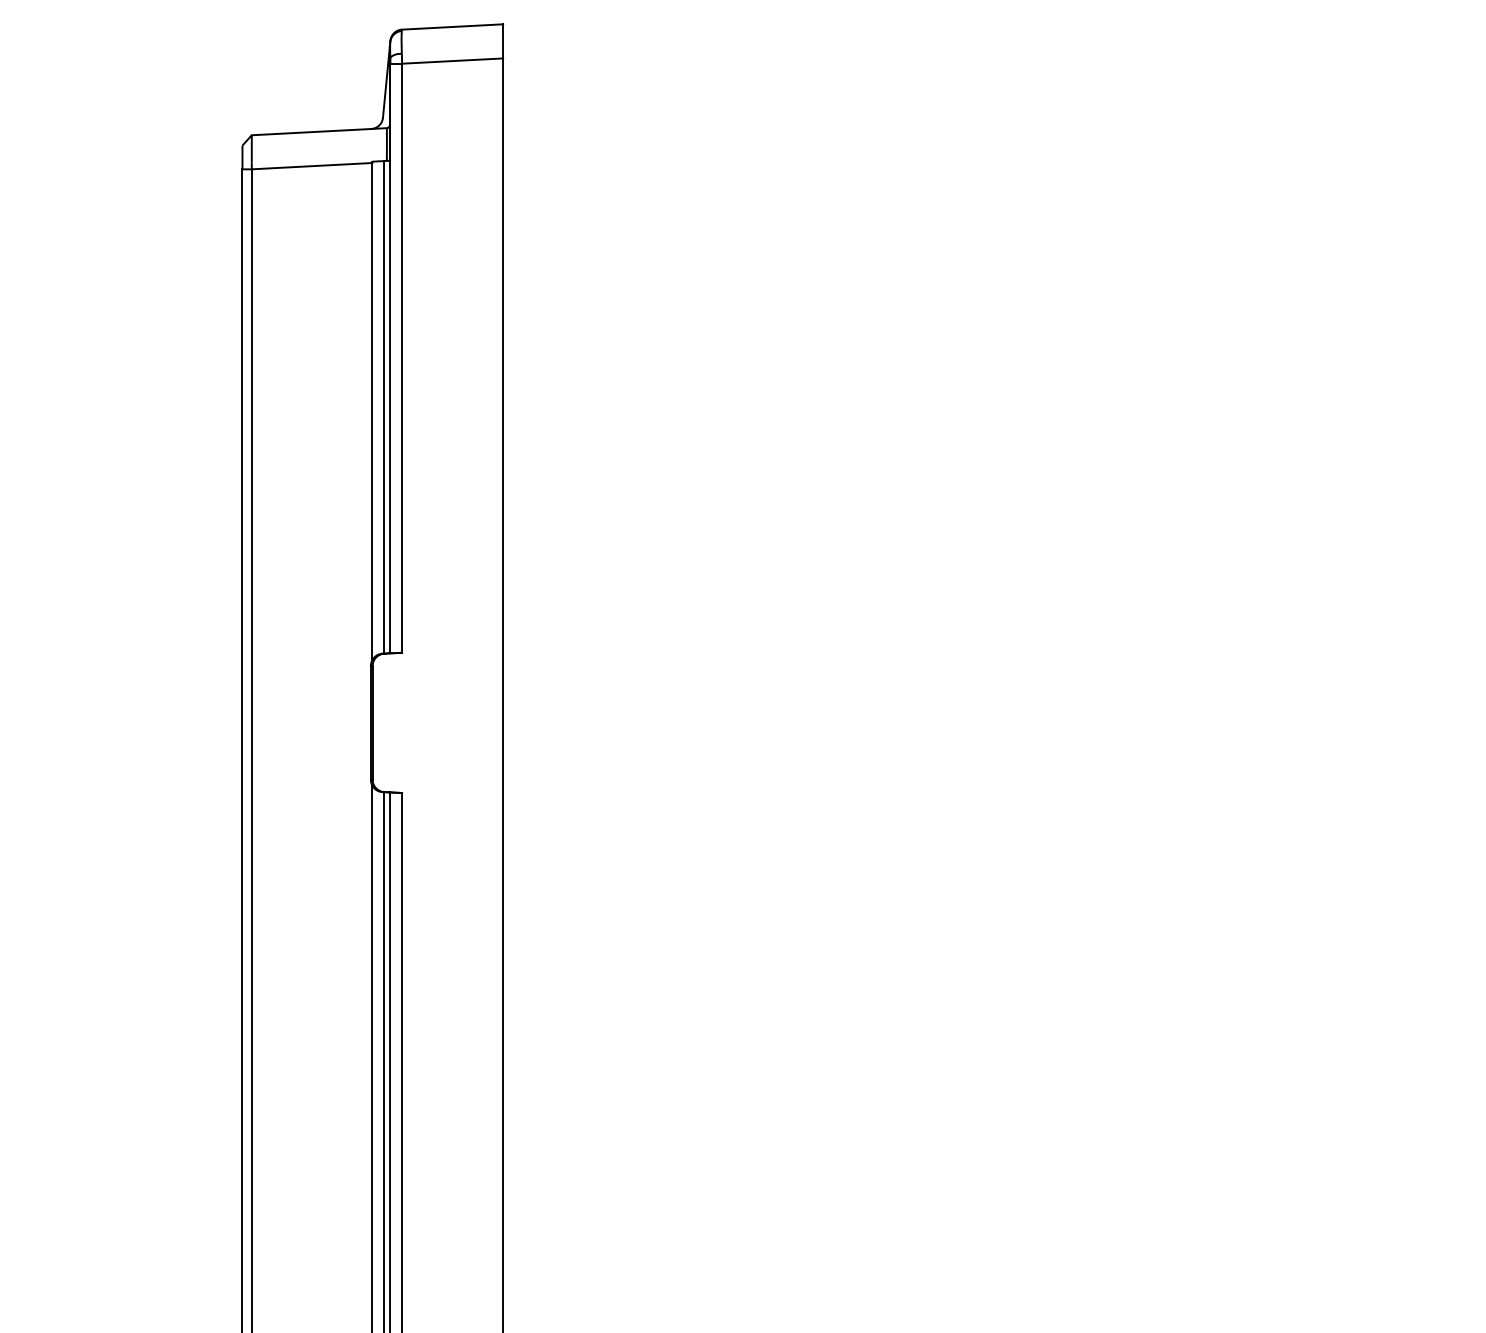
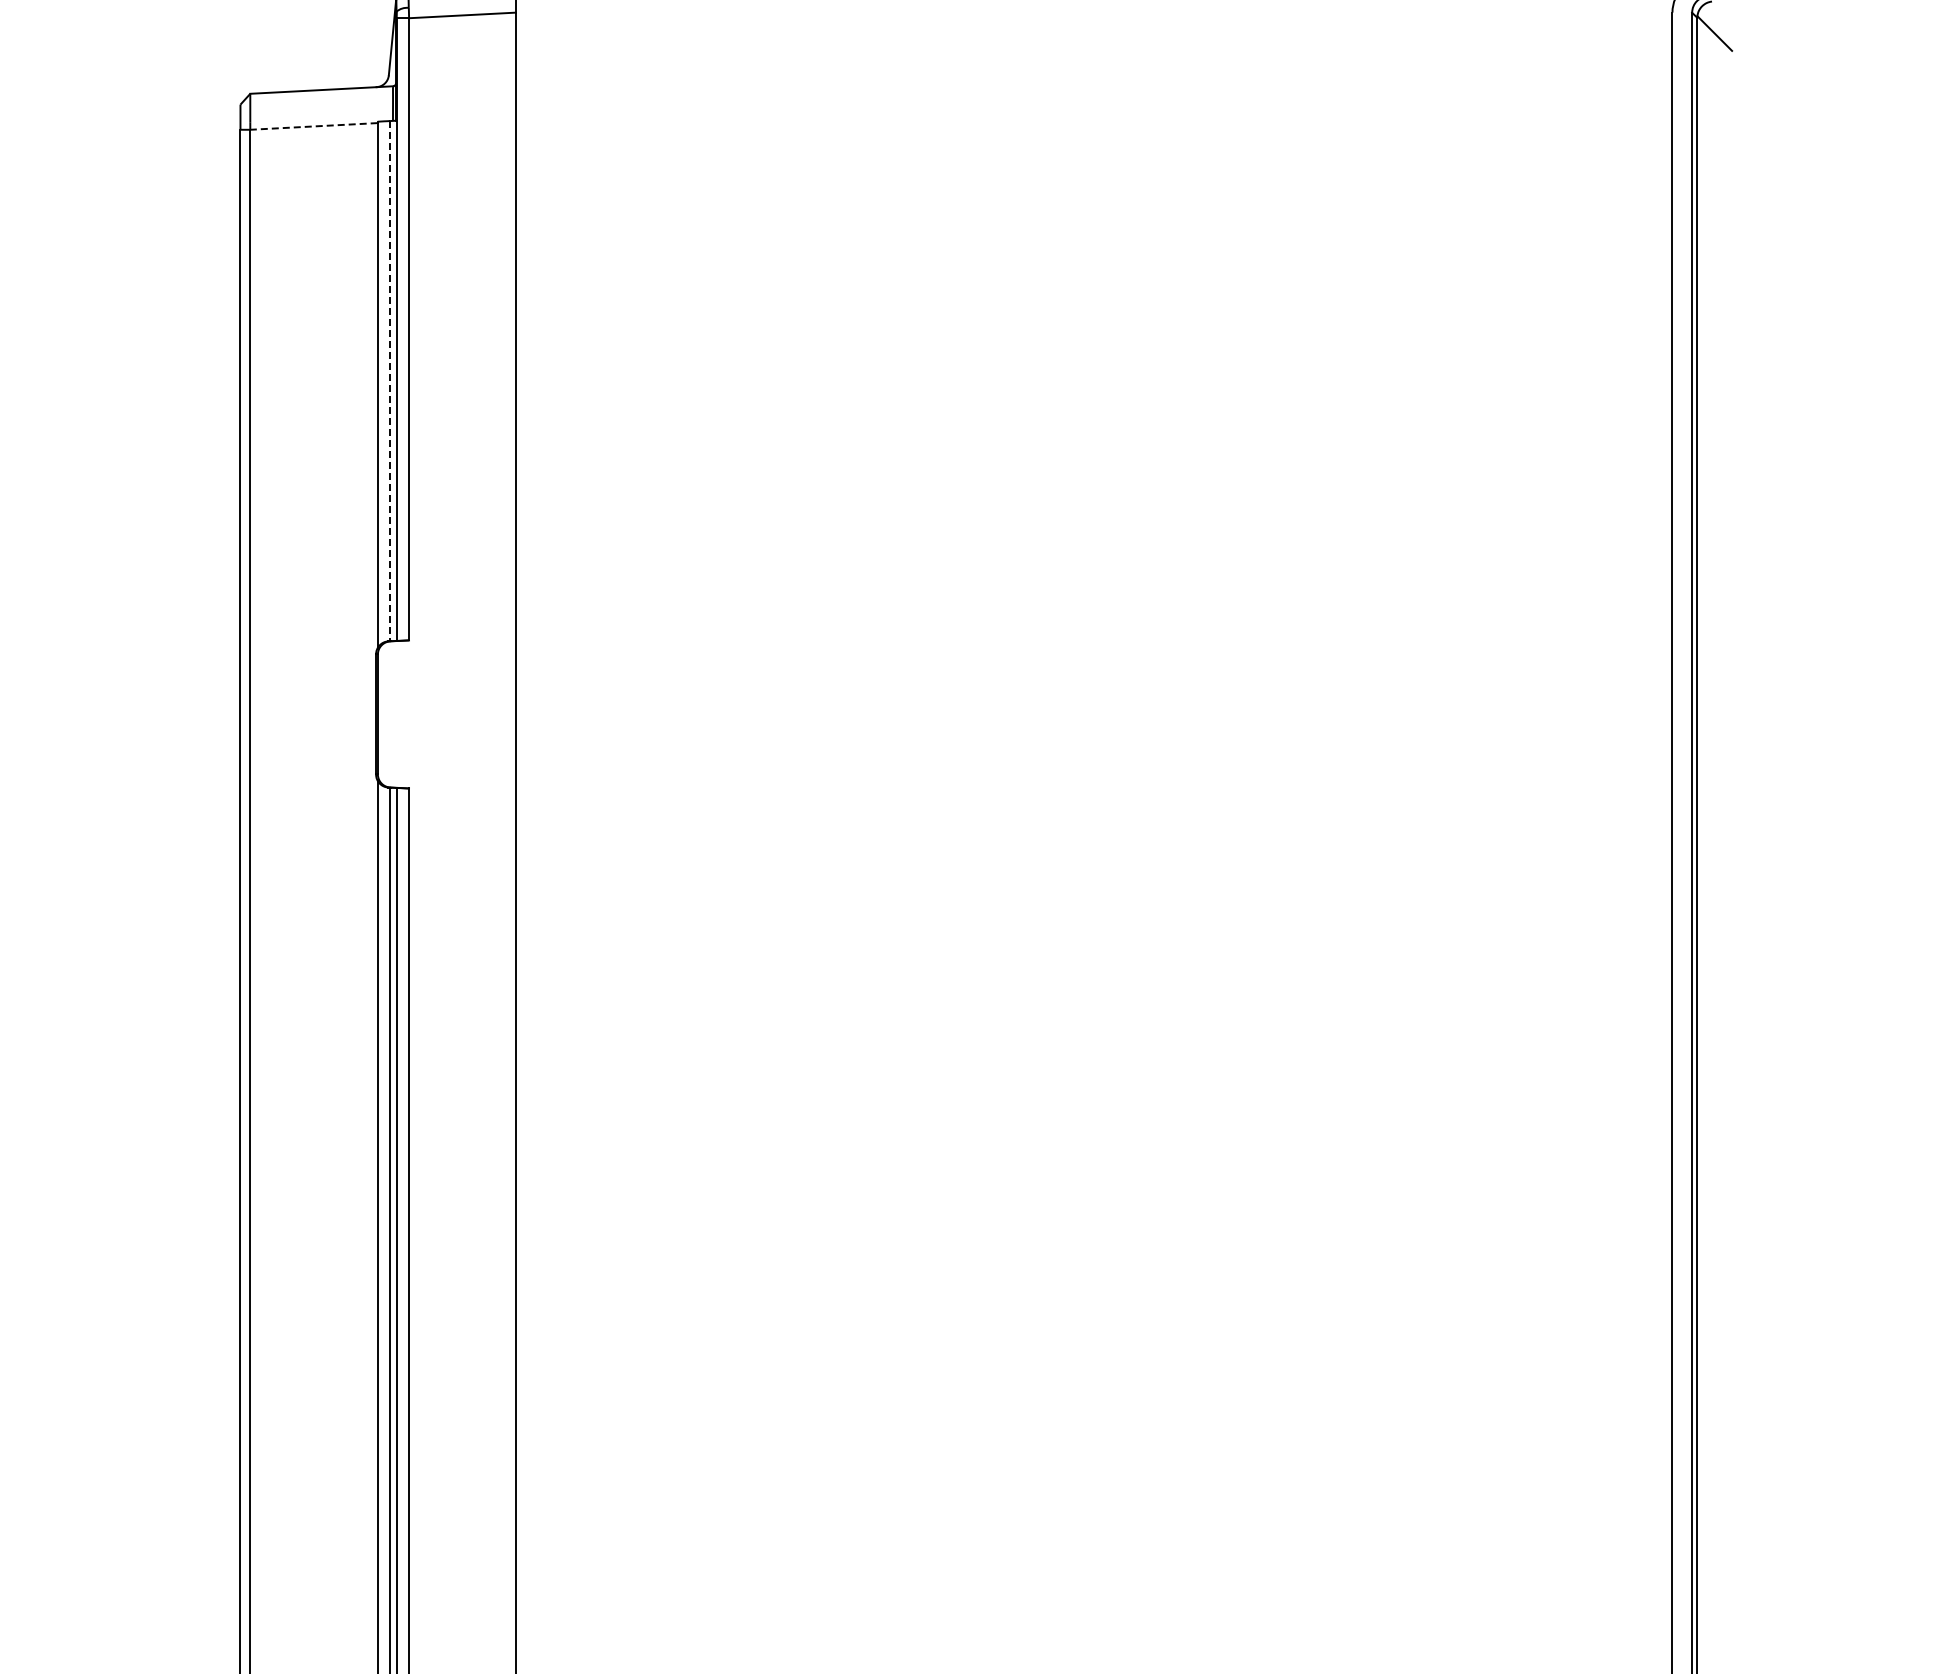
line: (311, 166) -> (313, 126), solid -> dashed
line: (383, 407) -> (389, 381), solid -> dashed

